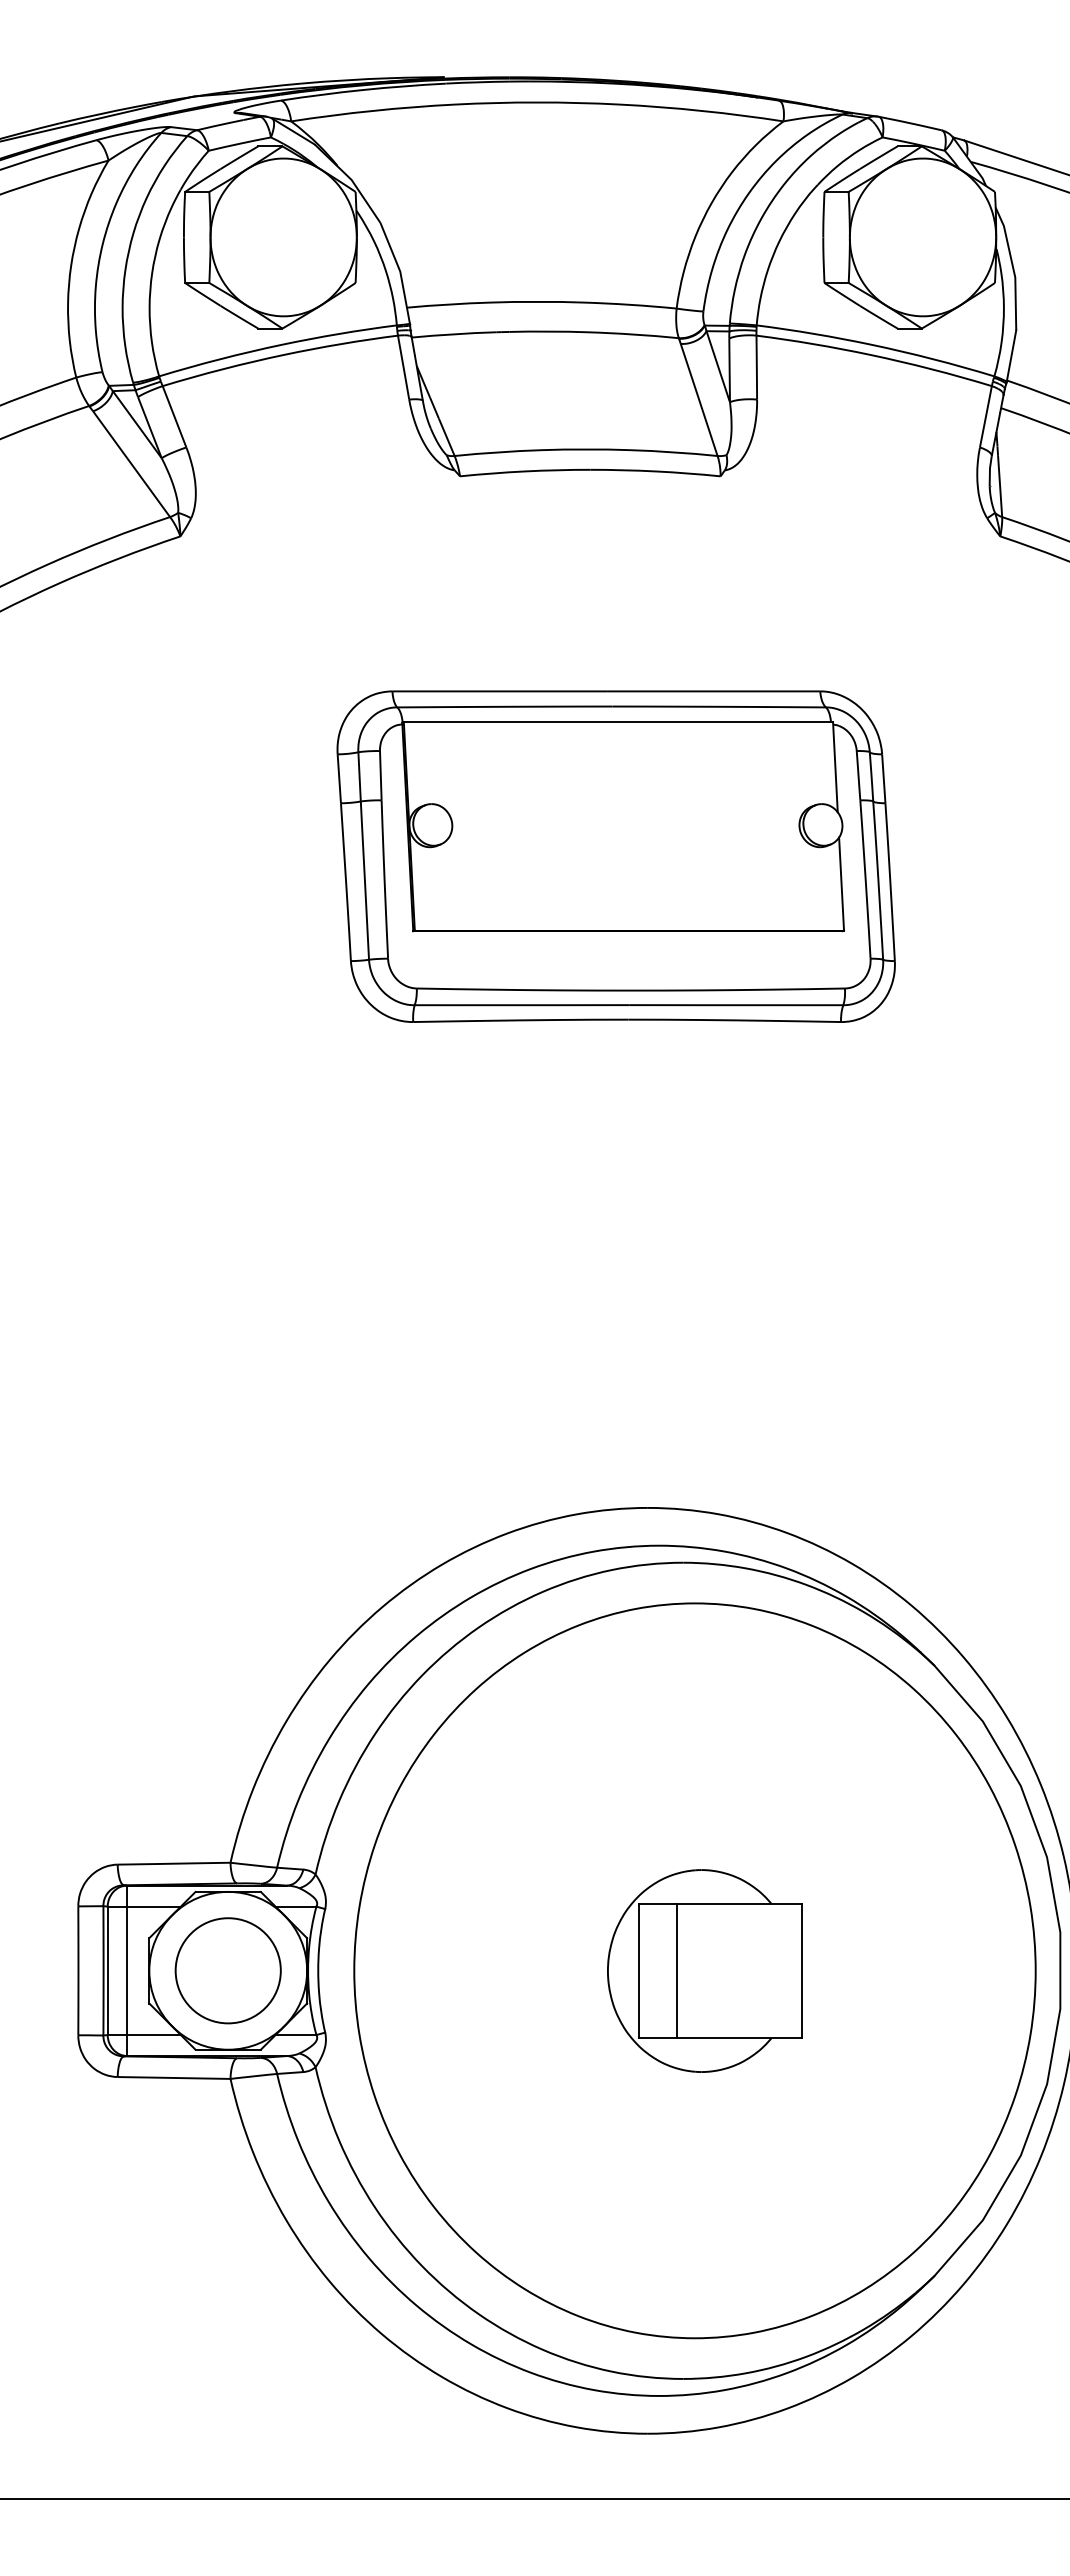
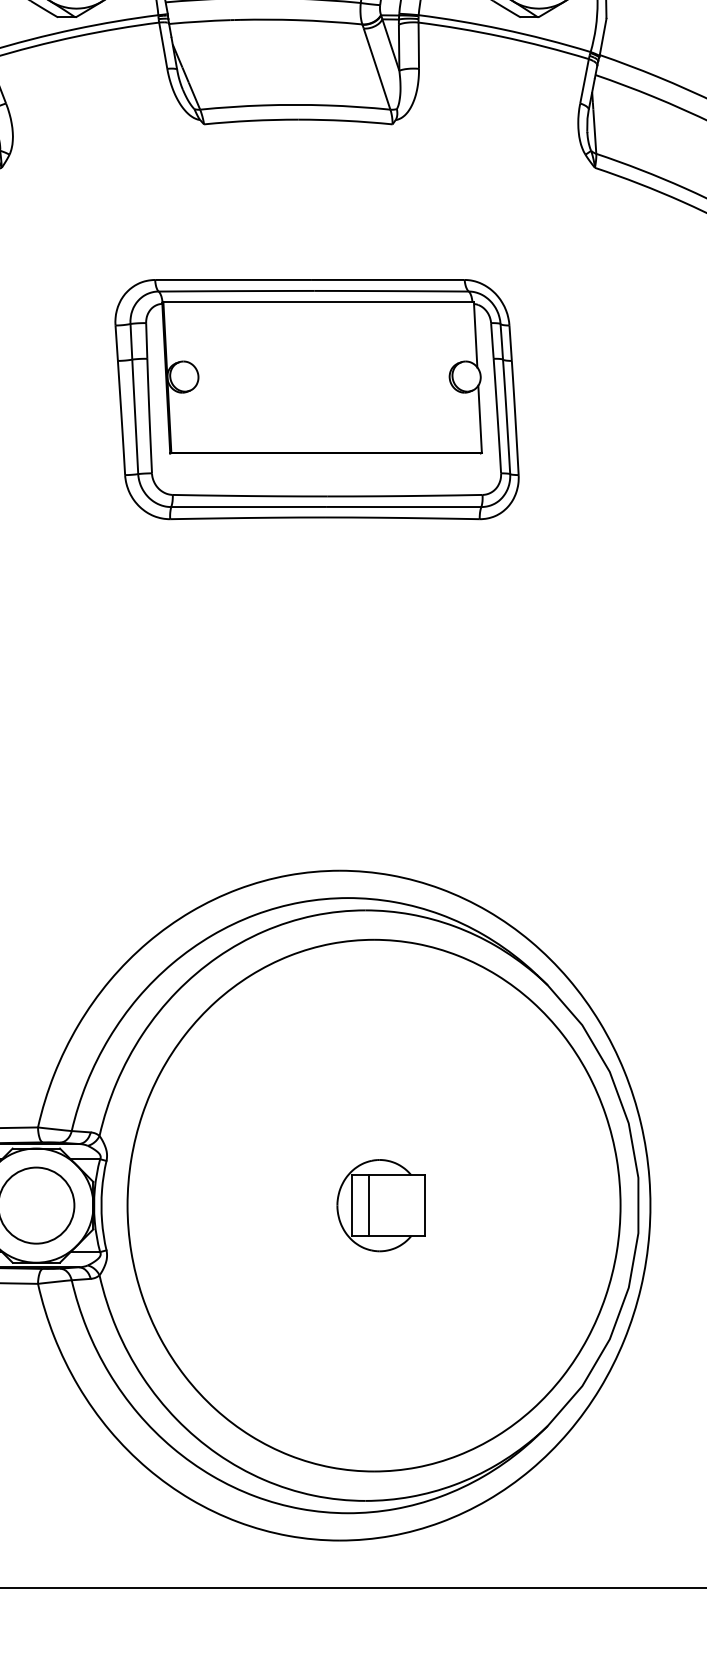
part: (704, 1970) -> (380, 1205), size x0.62

